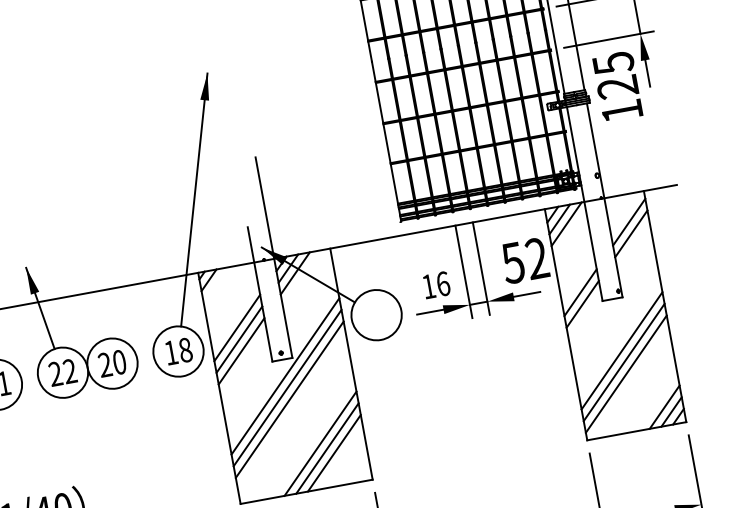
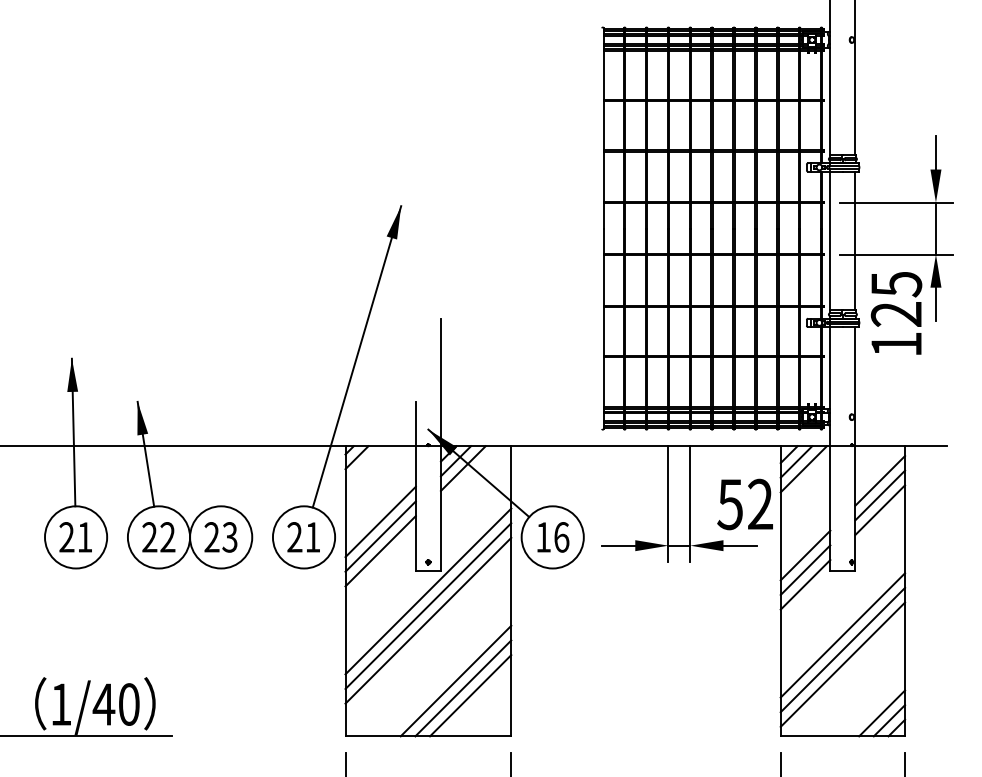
line: (633, 245) -> (880, 509), added
text: (436, 285) -> (553, 537), moved
line: (584, 315) -> (805, 584), added
text: (178, 351) -> (303, 537), 18 -> 21
text: (119, 362) -> (229, 537), 20 -> 23

